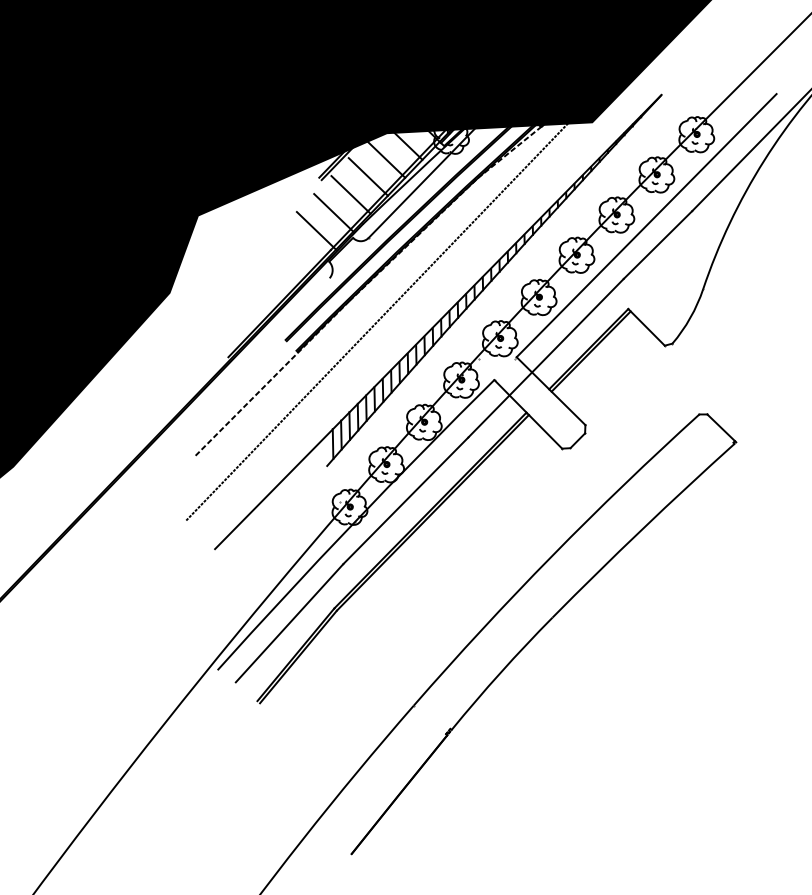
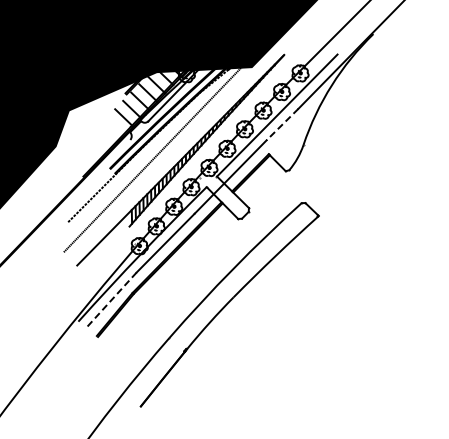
line: (657, 244) -> (282, 124), solid -> dashed
line: (288, 624) -> (111, 300), solid -> dashed

